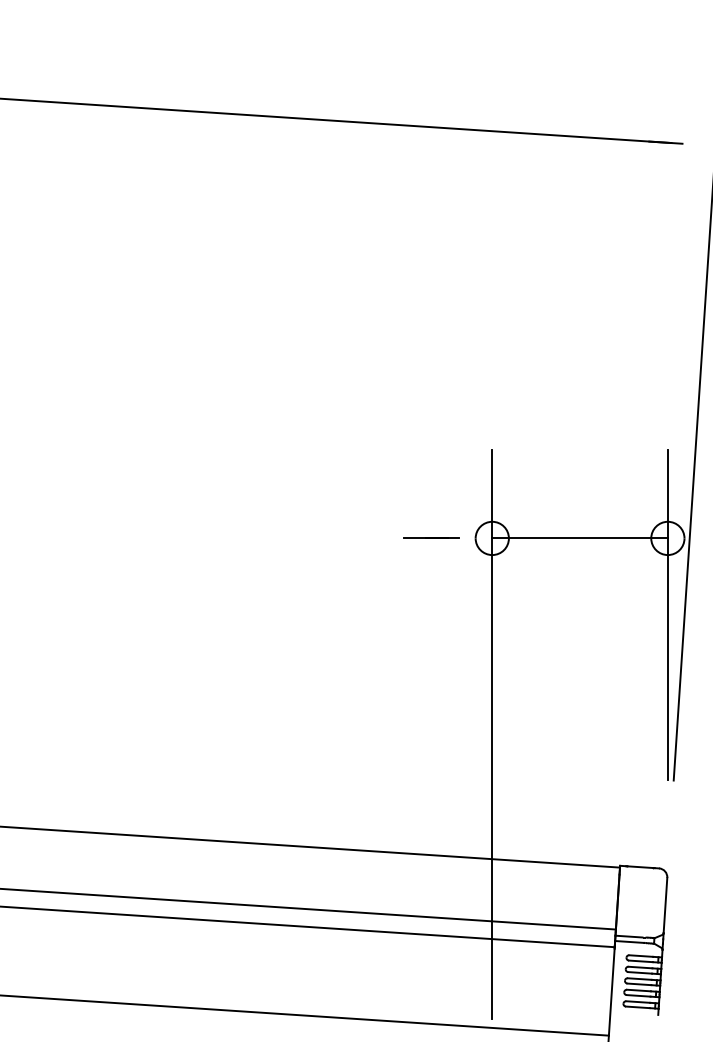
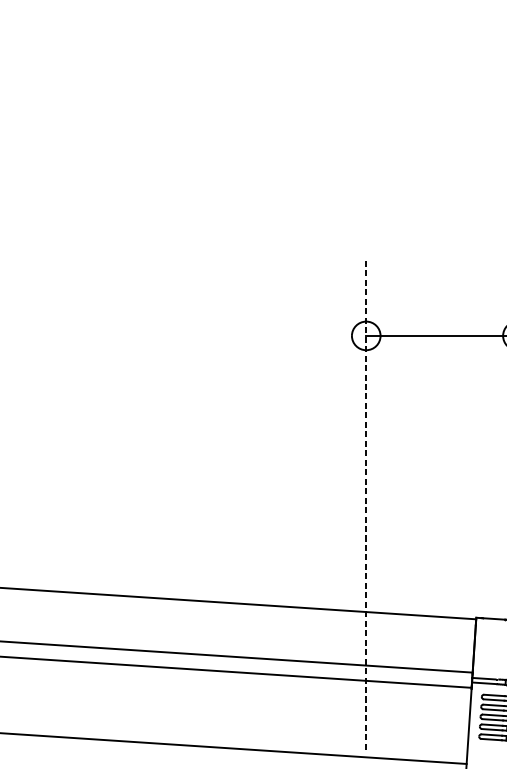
line: (431, 537) -> (313, 335), removed
line: (492, 734) -> (366, 504), solid -> dashed

